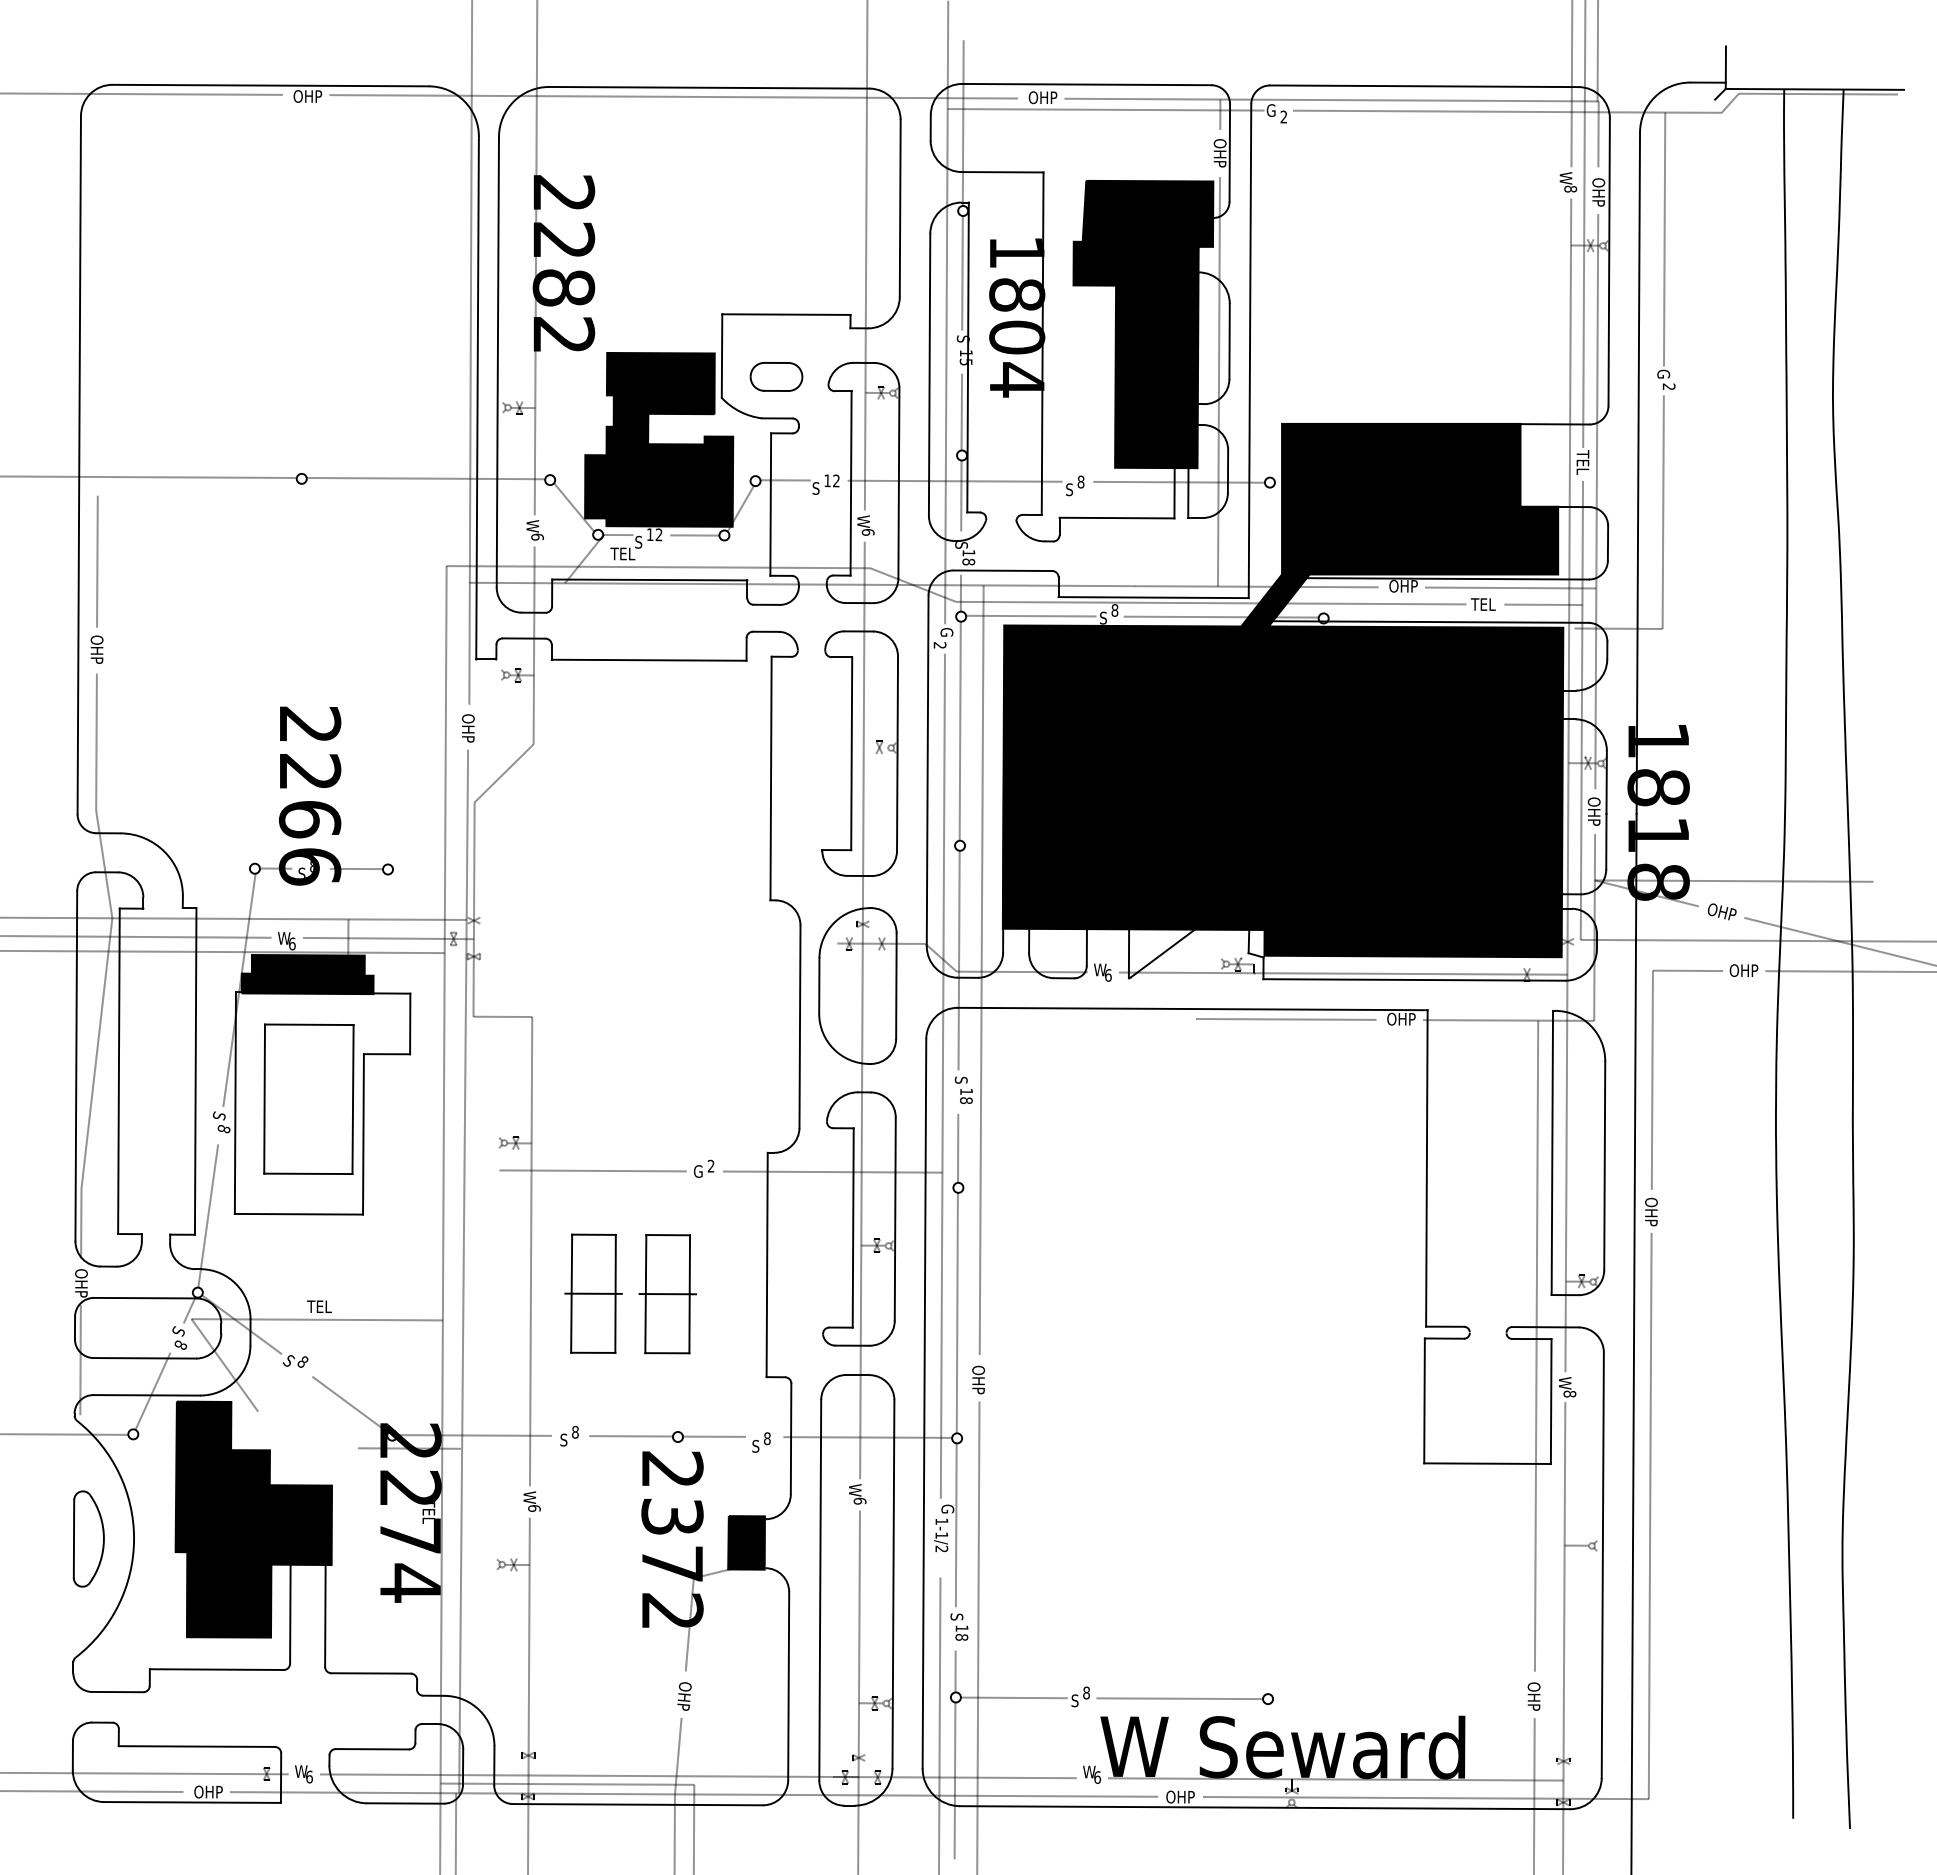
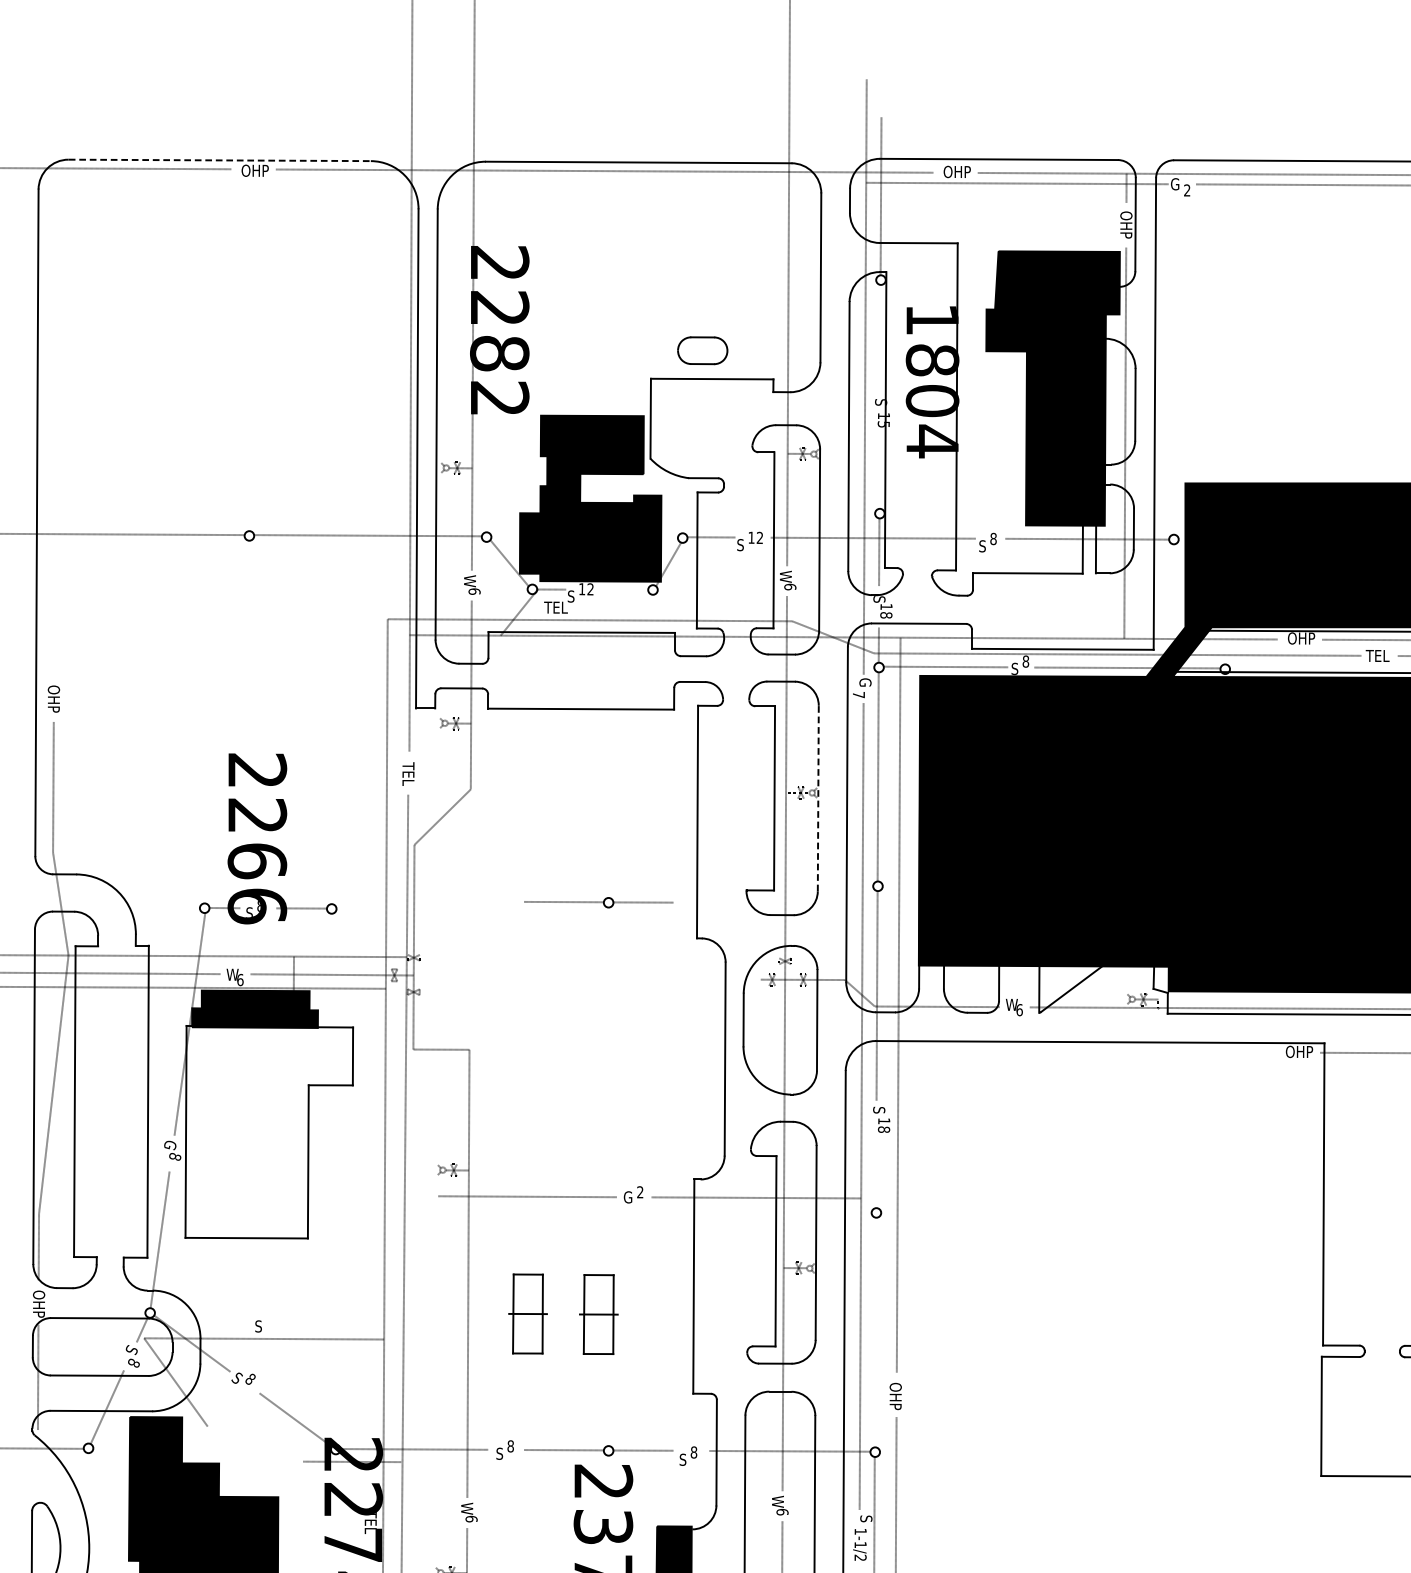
line: (271, 85) -> (220, 160), solid -> dashed
line: (962, 273) -> (880, 339), removed
part: (776, 376) -> (702, 350), moved
line: (961, 411) -> (879, 471), removed
line: (694, 535) -> (624, 590), removed
line: (97, 561) -> (54, 614), removed
text: (939, 645) -> (858, 695), 2 -> 7
text: (468, 728) -> (408, 774), OHP -> TEL
line: (897, 753) -> (818, 798), solid -> dashed
part: (667, 862) -> (598, 902), added
line: (1286, 1019) -> (1189, 1052), removed
part: (308, 1098) -> (255, 1127), removed
text: (218, 1116) -> (169, 1144), S -> G
line: (958, 1147) -> (876, 1174), removed
part: (593, 1293) -> (527, 1313), size x0.7
part: (667, 1294) -> (598, 1314), size x0.7
text: (319, 1306) -> (266, 1326), TEL -> S
line: (956, 1312) -> (874, 1331), removed
text: (947, 1508) -> (866, 1519), G -> S

